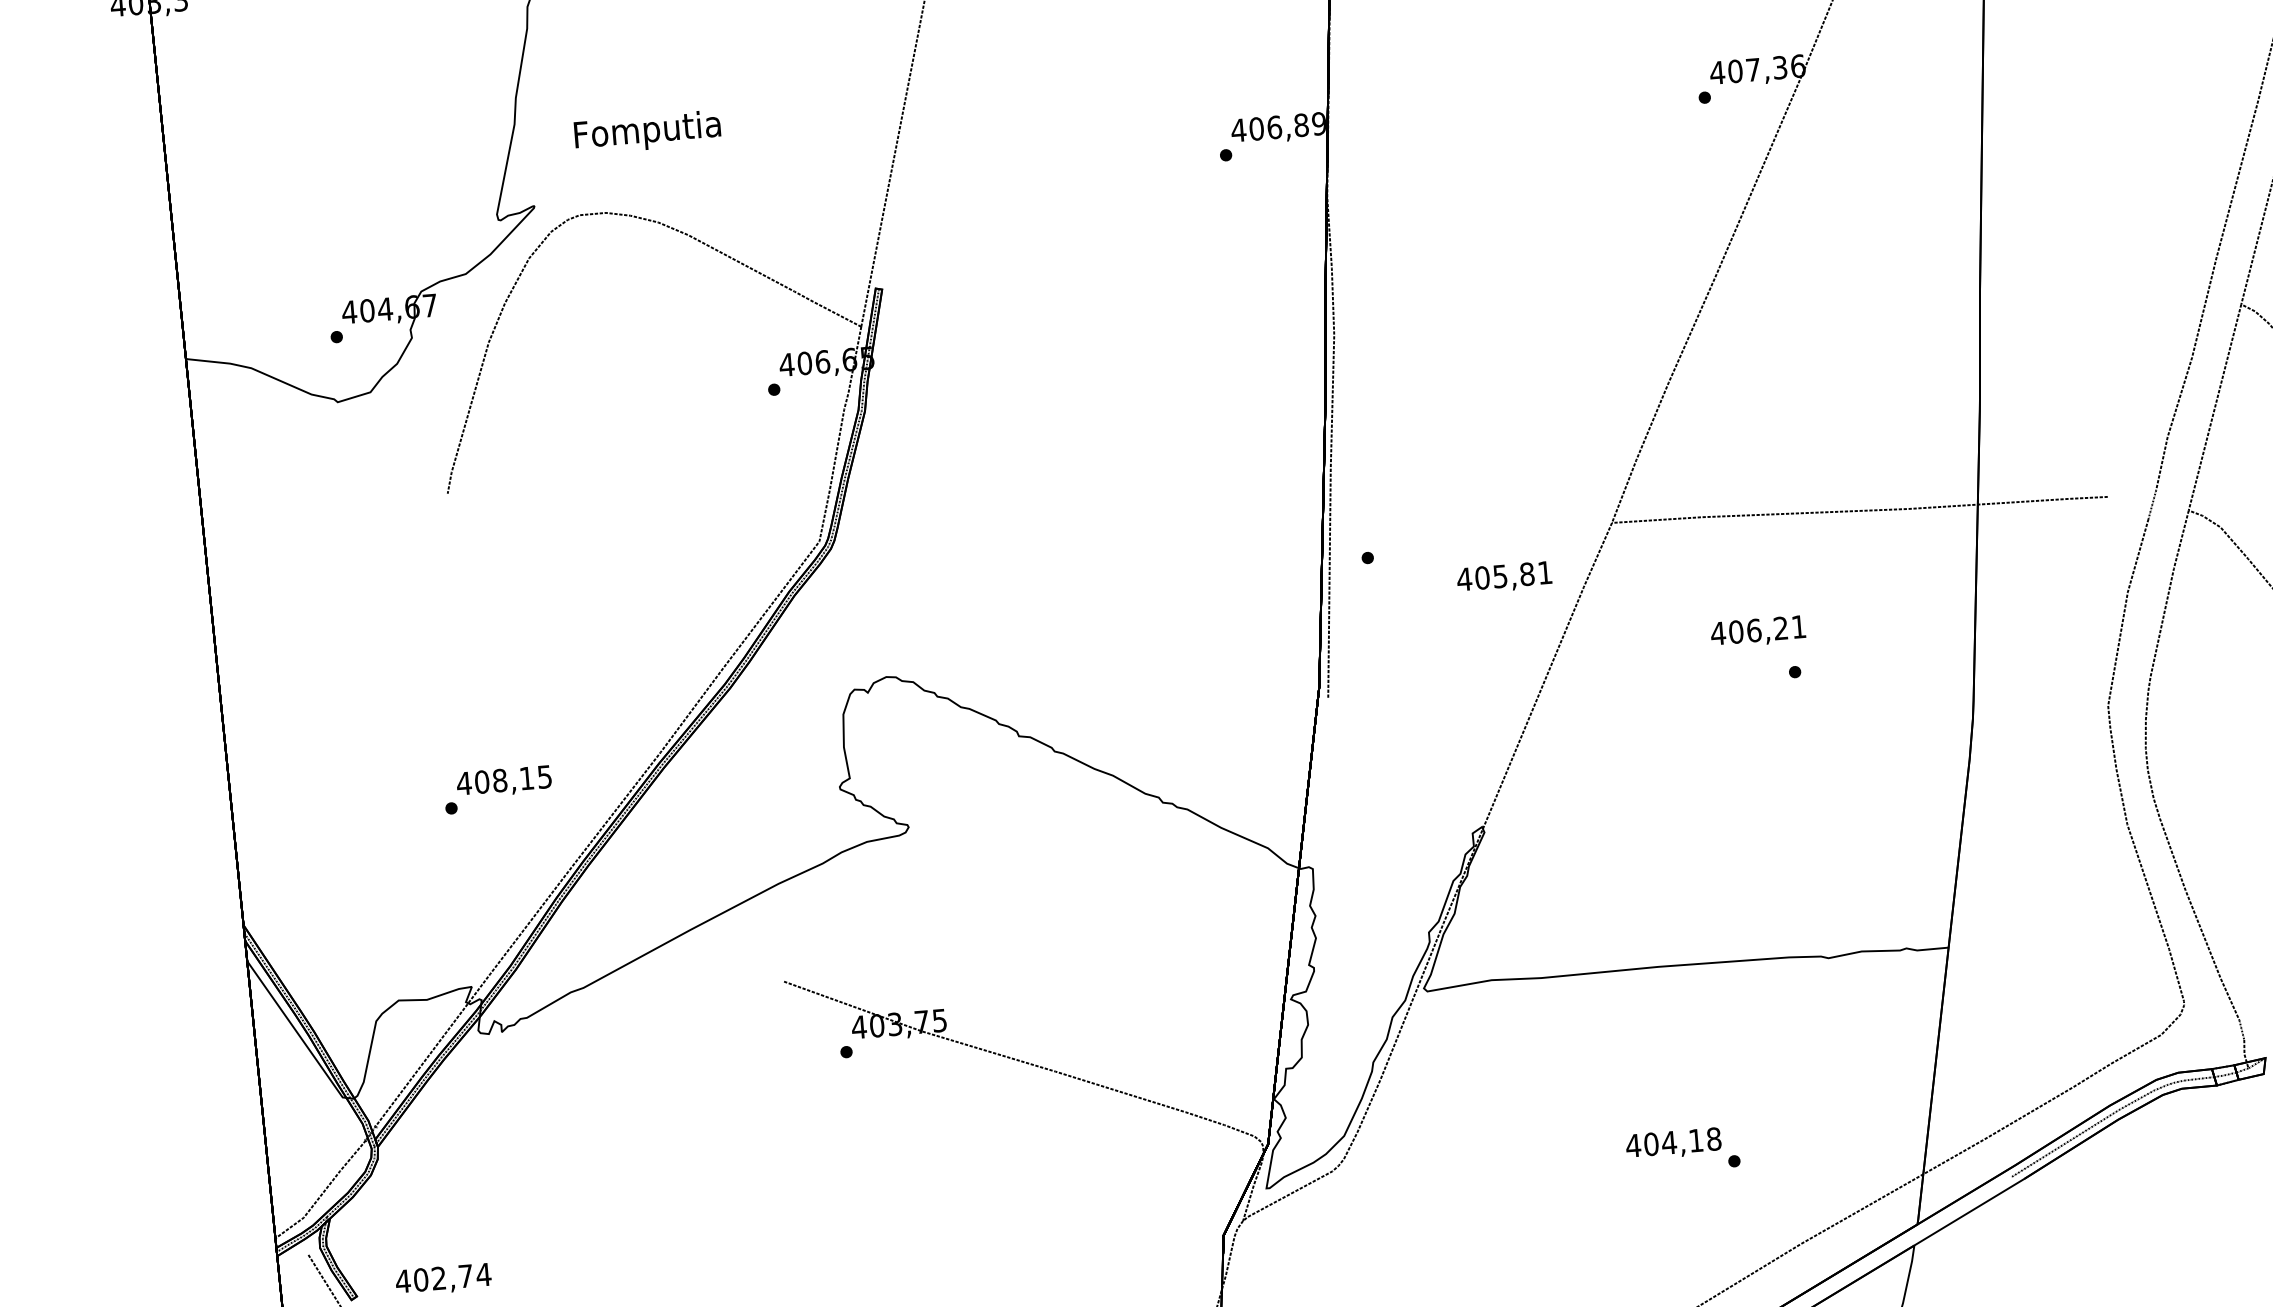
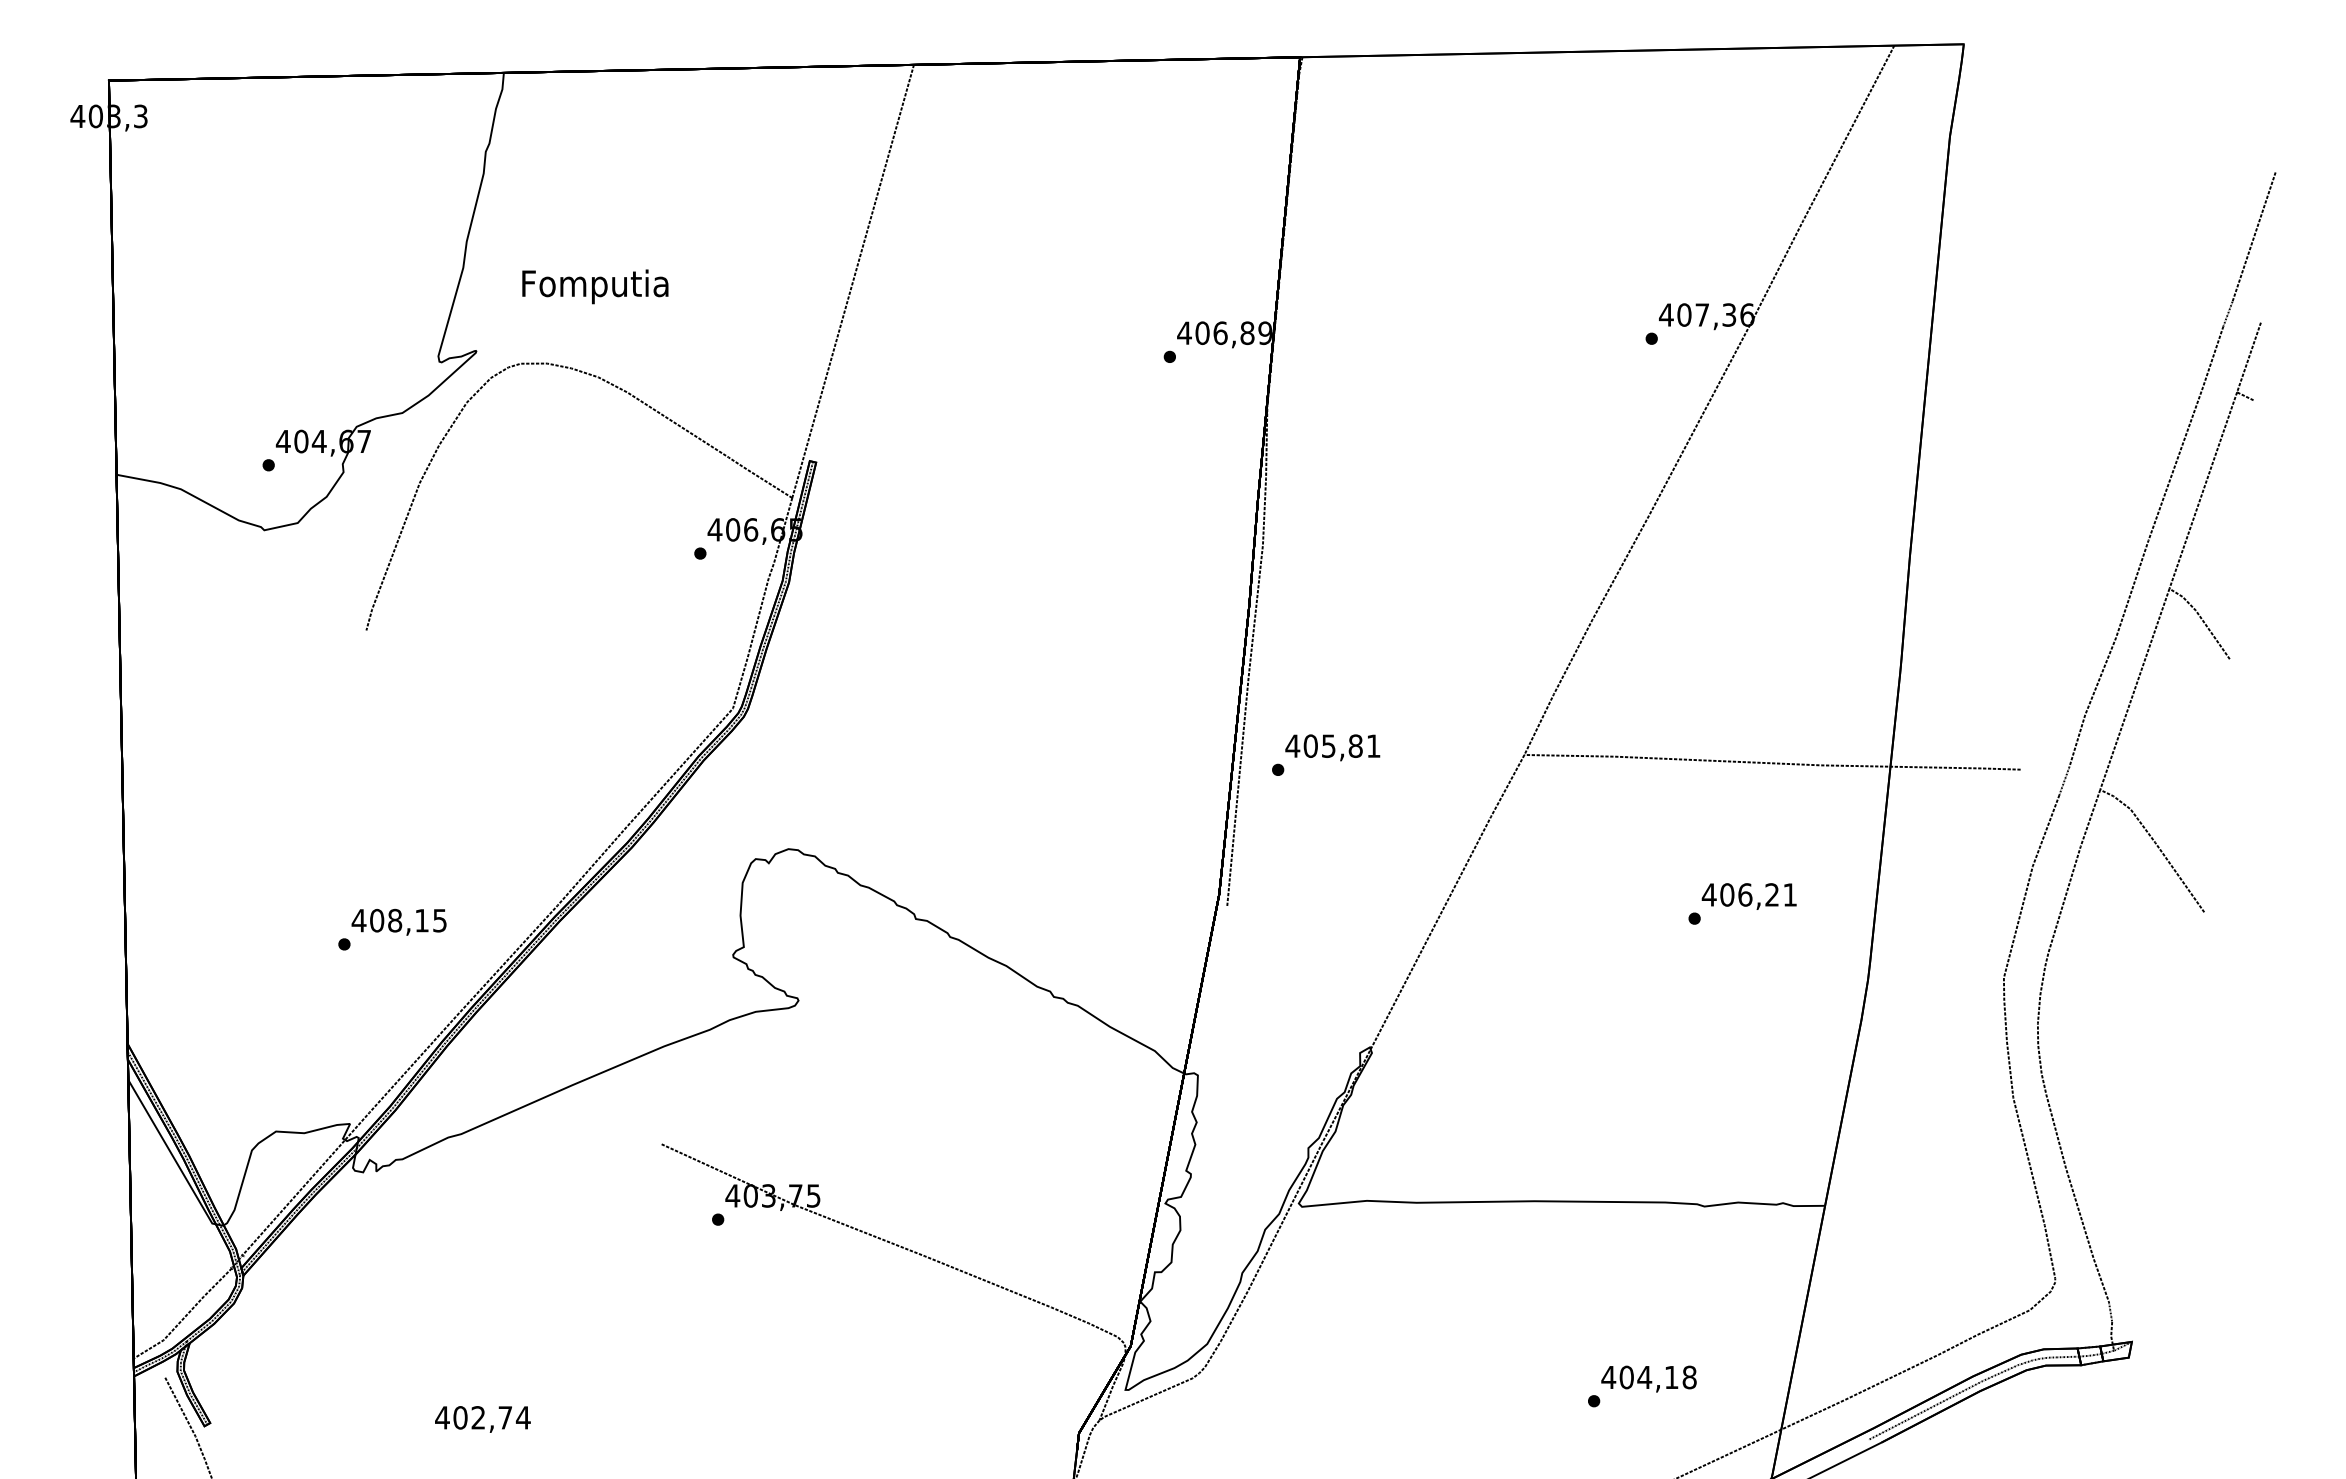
text: (1504, 577) -> (1332, 747), moved
text: (1757, 631) -> (1748, 896), moved
text: (1673, 1143) -> (1648, 1378), moved
text: (443, 1279) -> (482, 1419), moved

